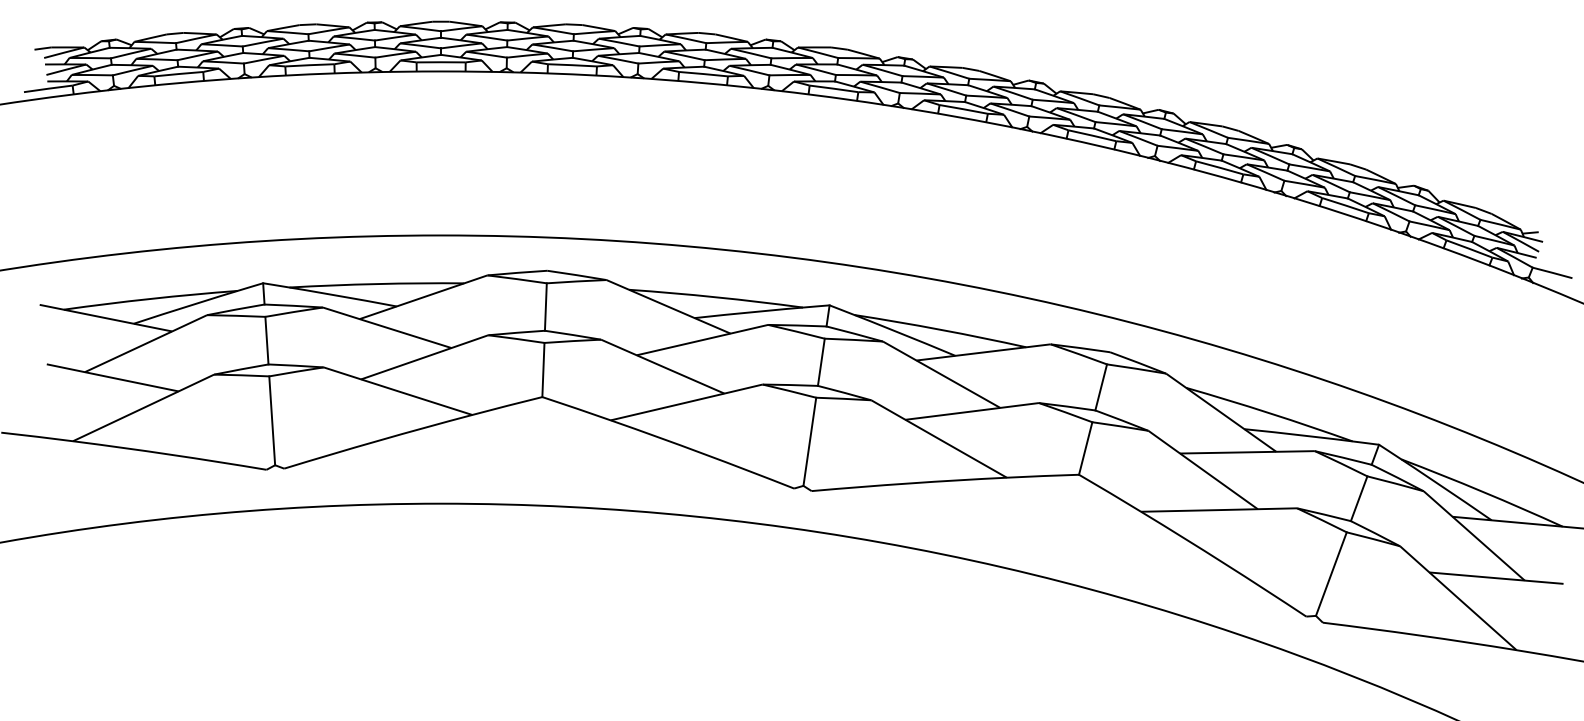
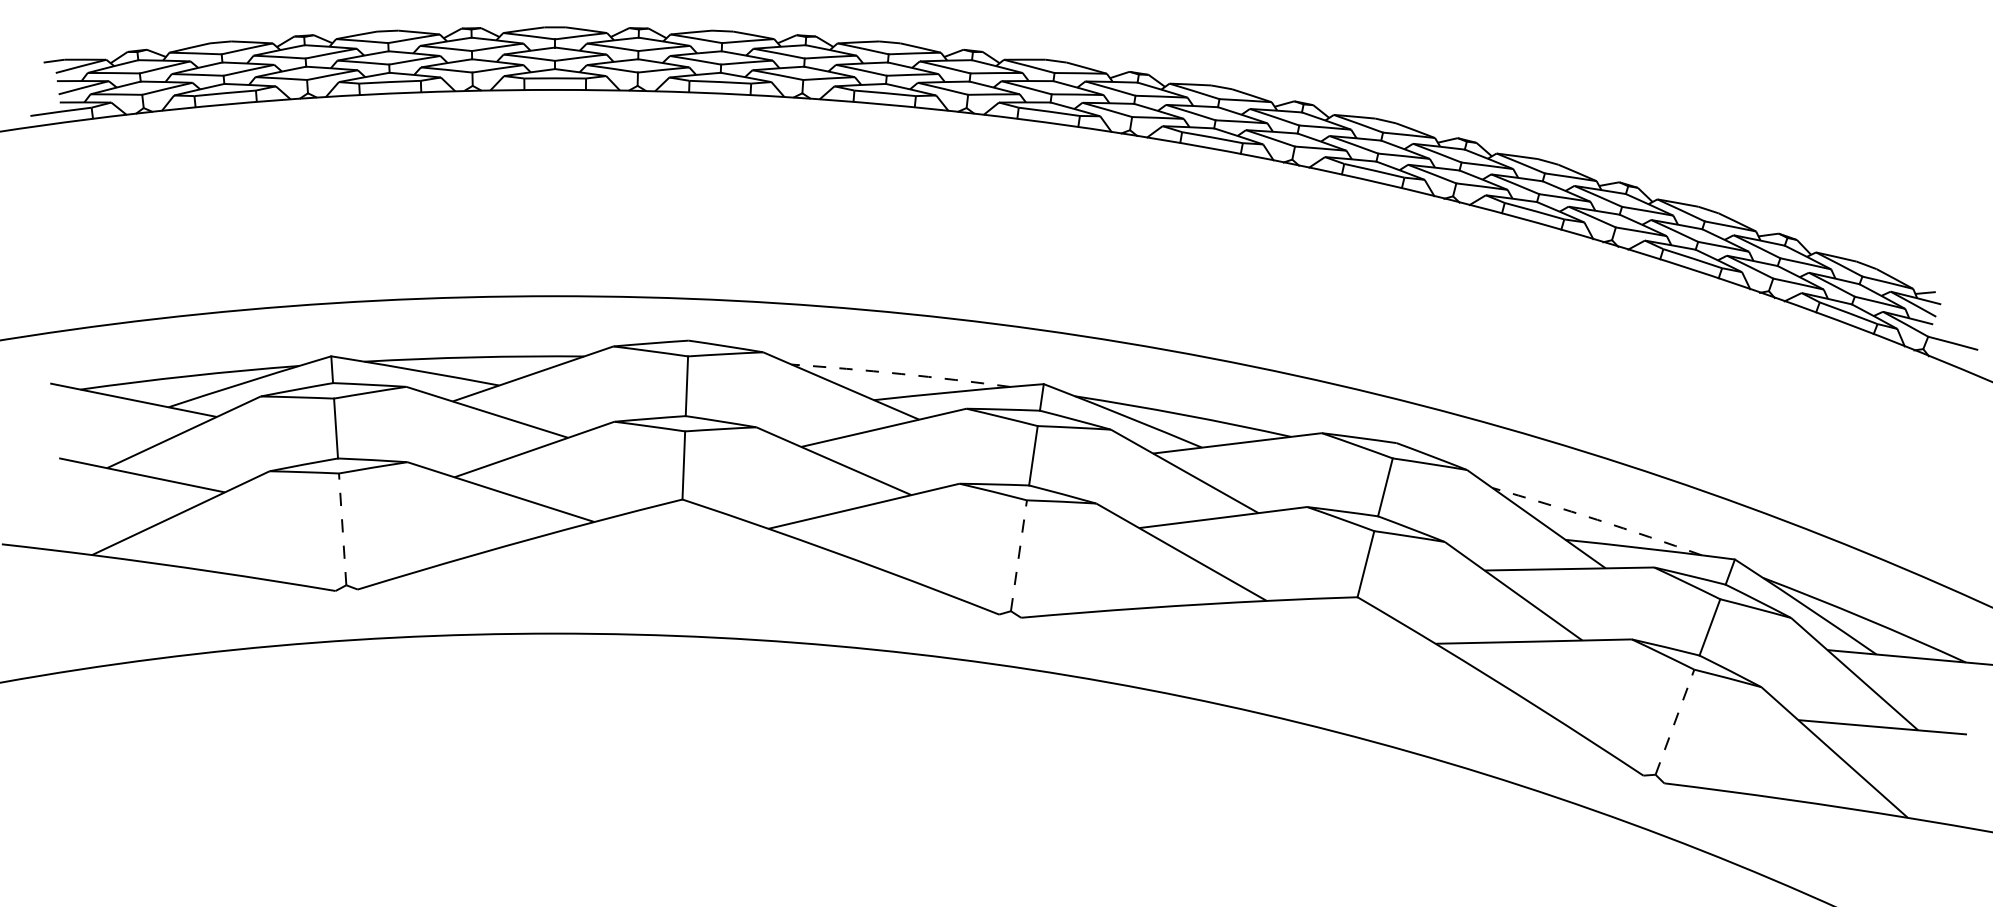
arc: (716, 296) -> (901, 373), solid -> dashed
arc: (1269, 412) -> (1597, 519), solid -> dashed
line: (272, 420) -> (342, 529), solid -> dashed
line: (810, 441) -> (1019, 555), solid -> dashed
line: (1331, 574) -> (1674, 722), solid -> dashed

